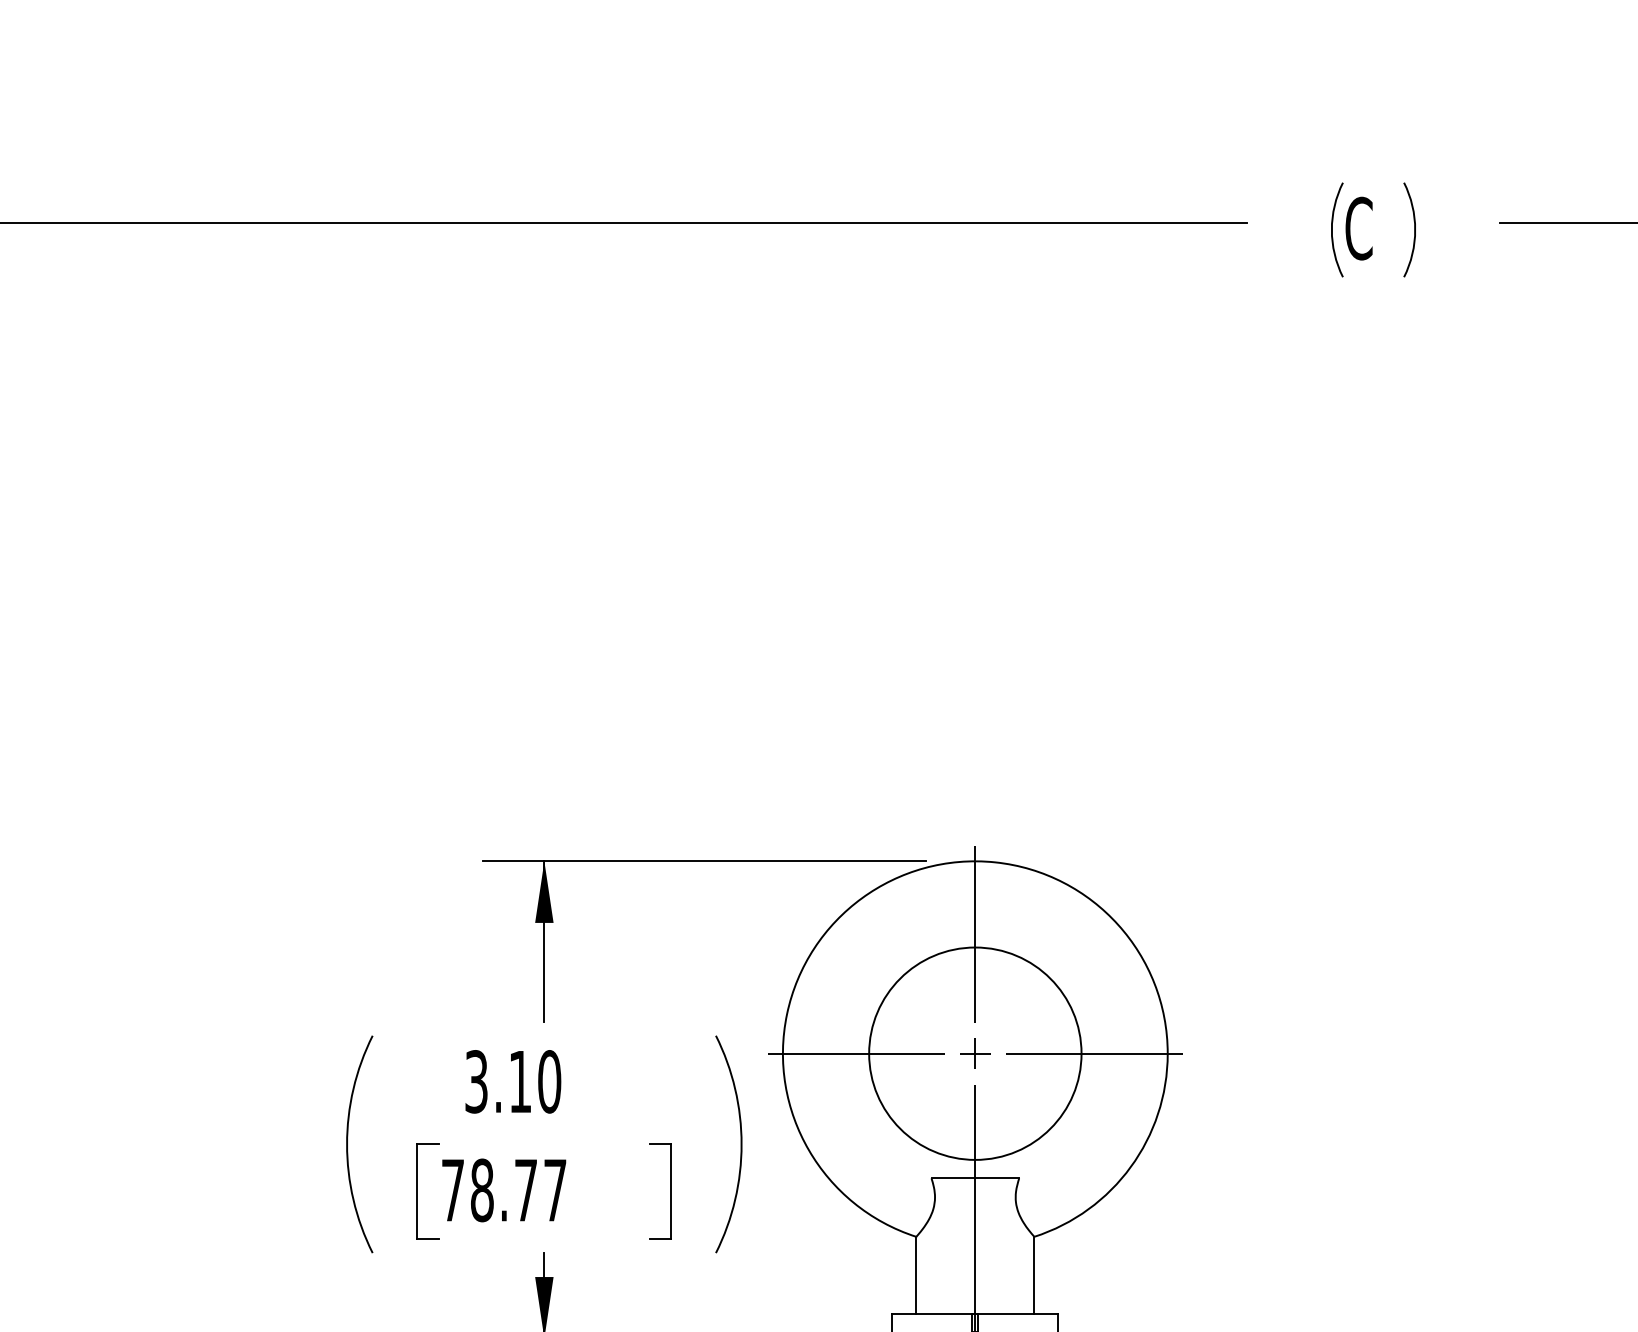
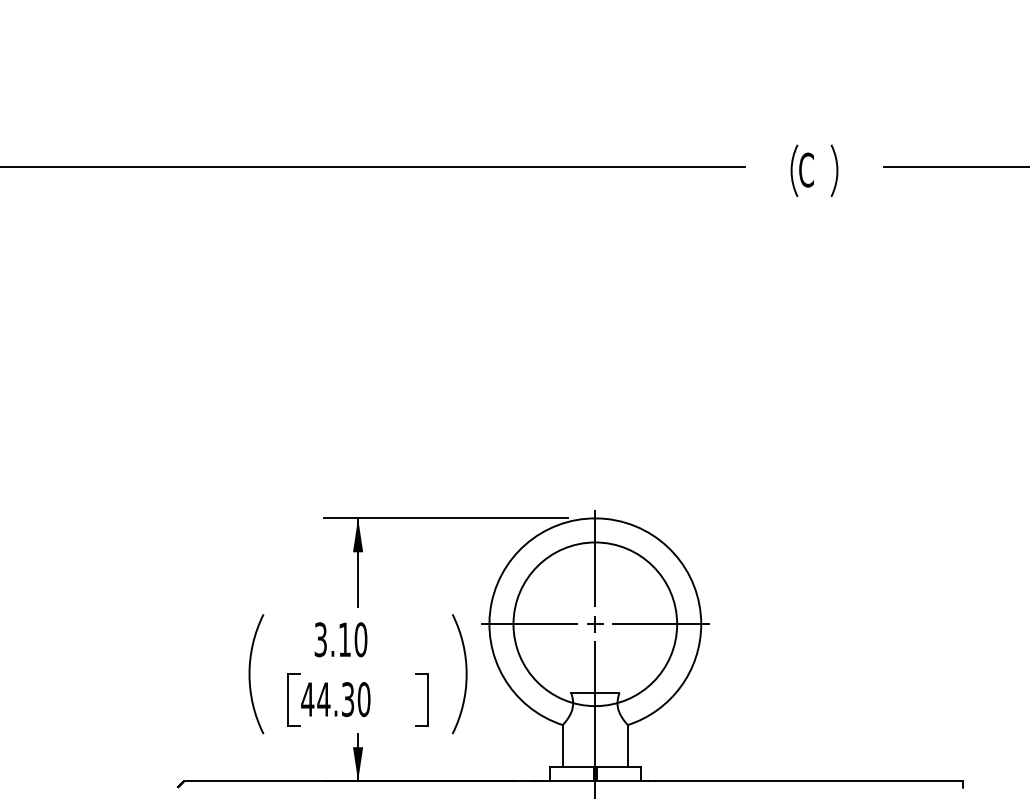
circle: (973, 1052) -> (594, 623), size x1.4
text: (503, 1190) -> (335, 699), 78.77 -> 44.30

